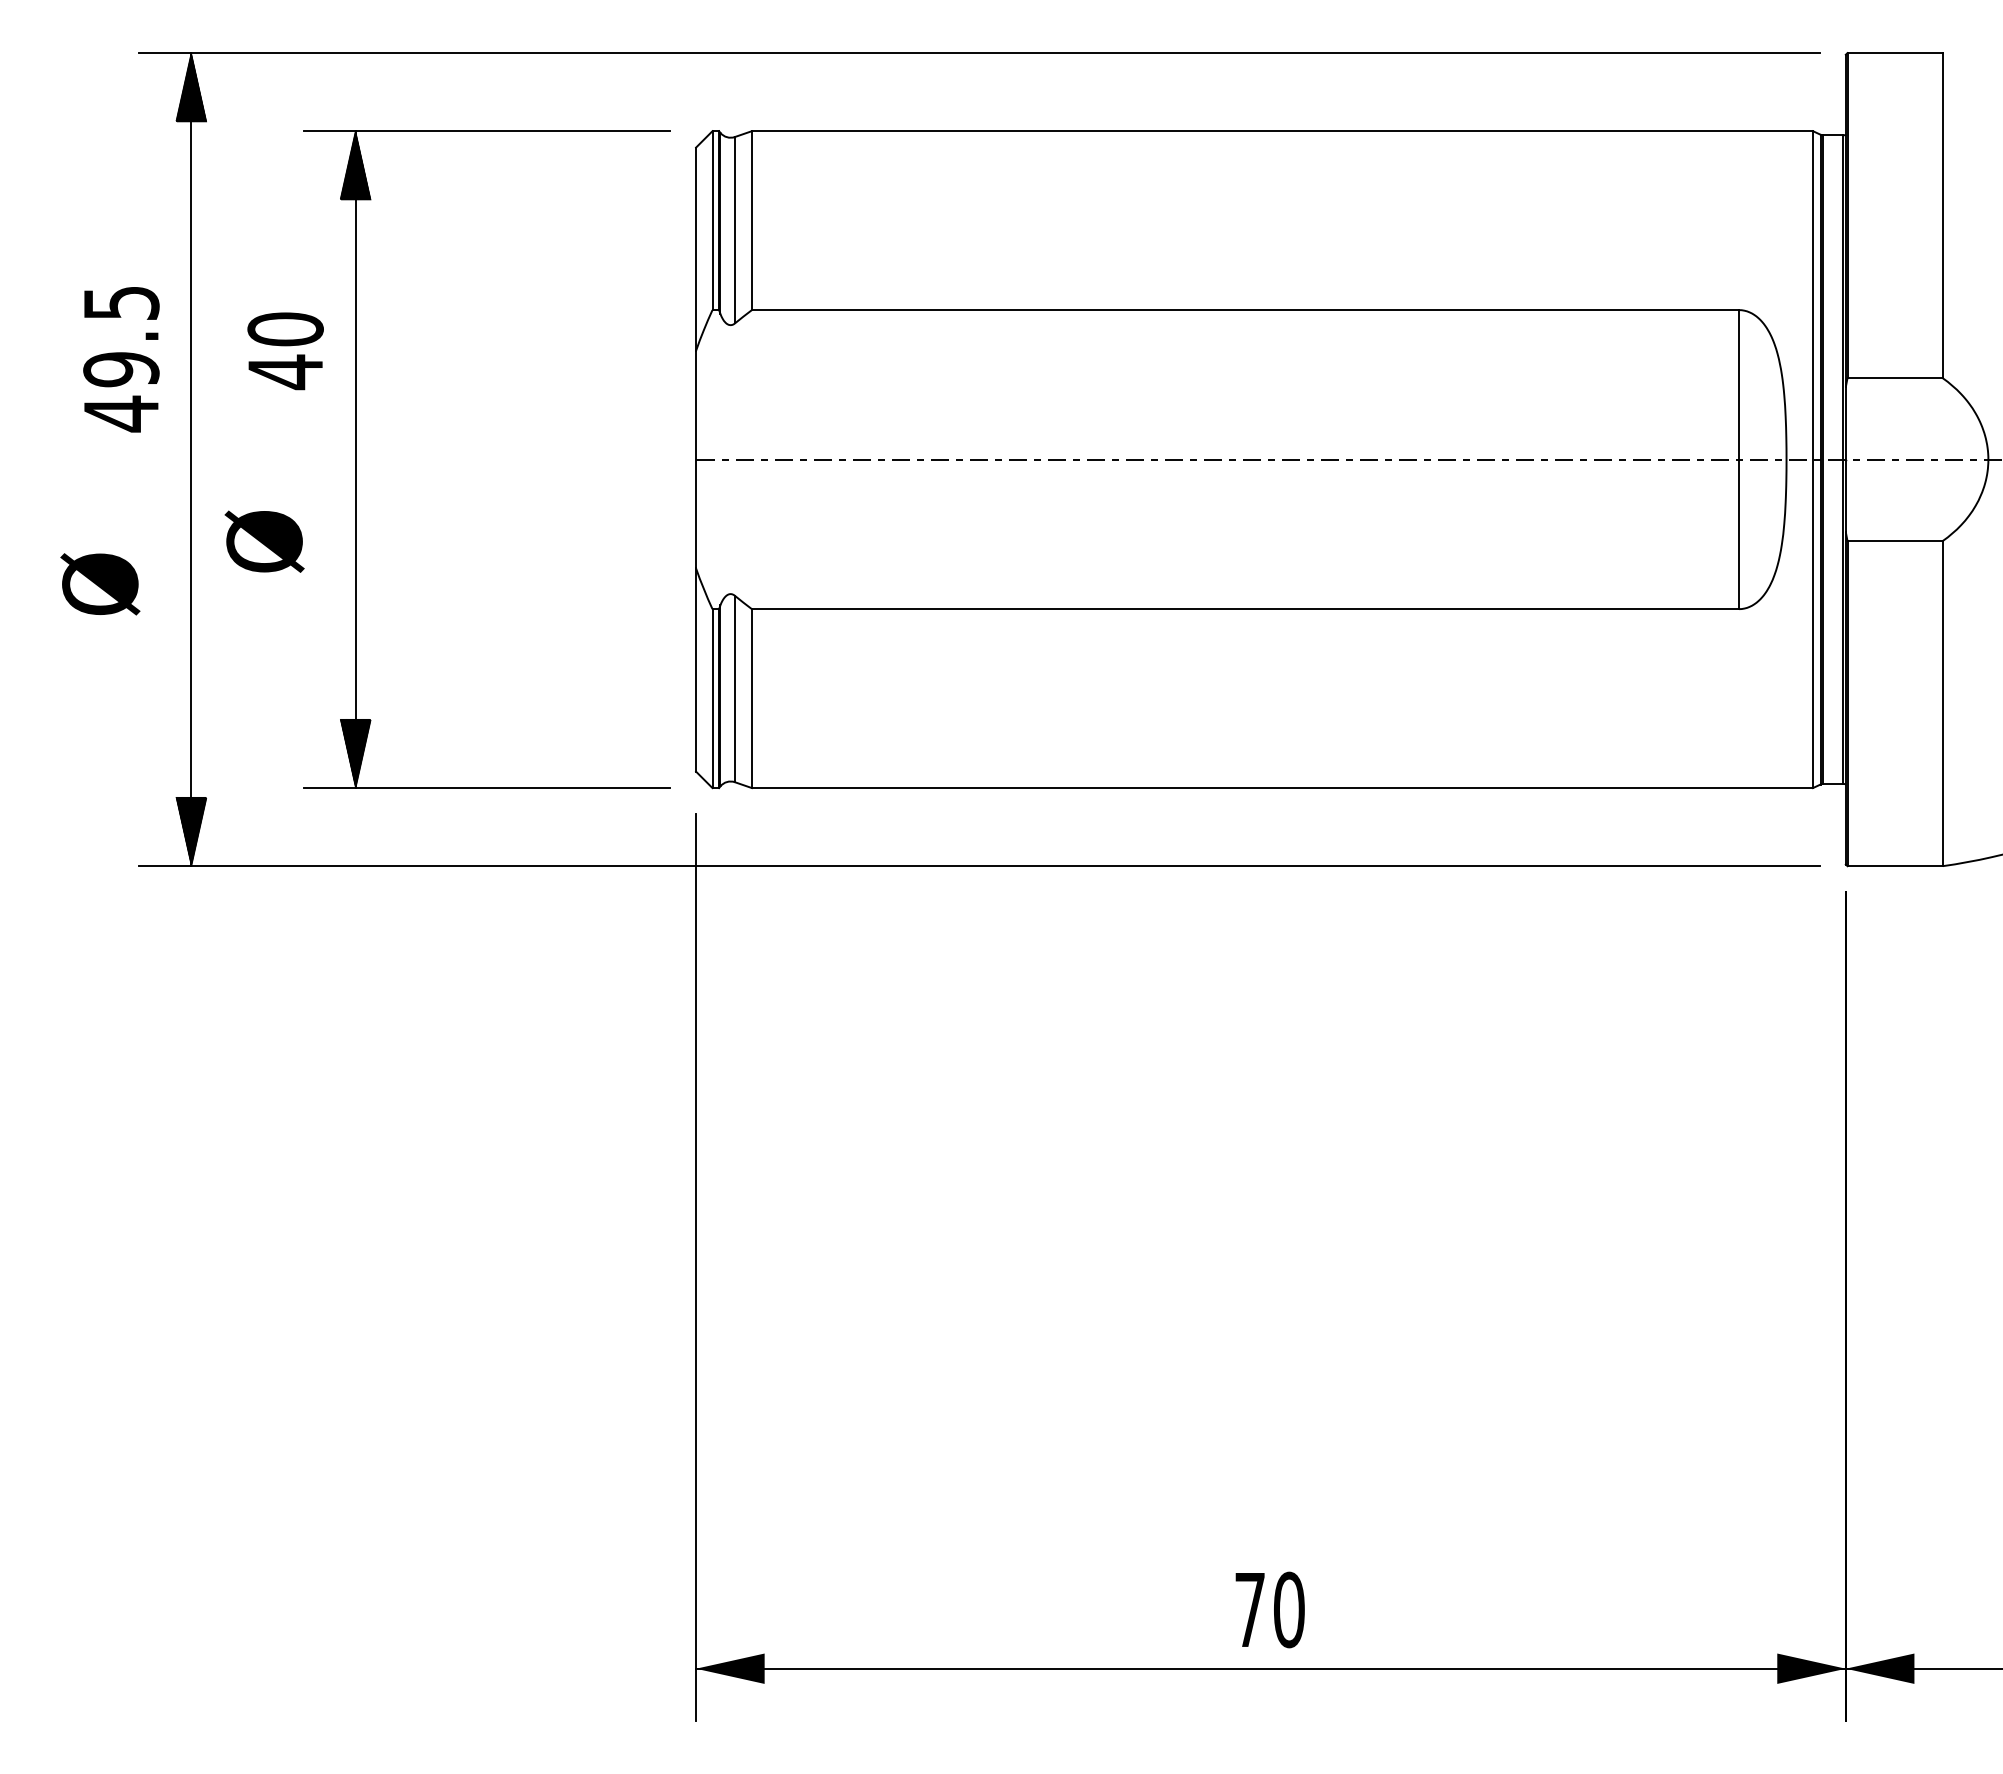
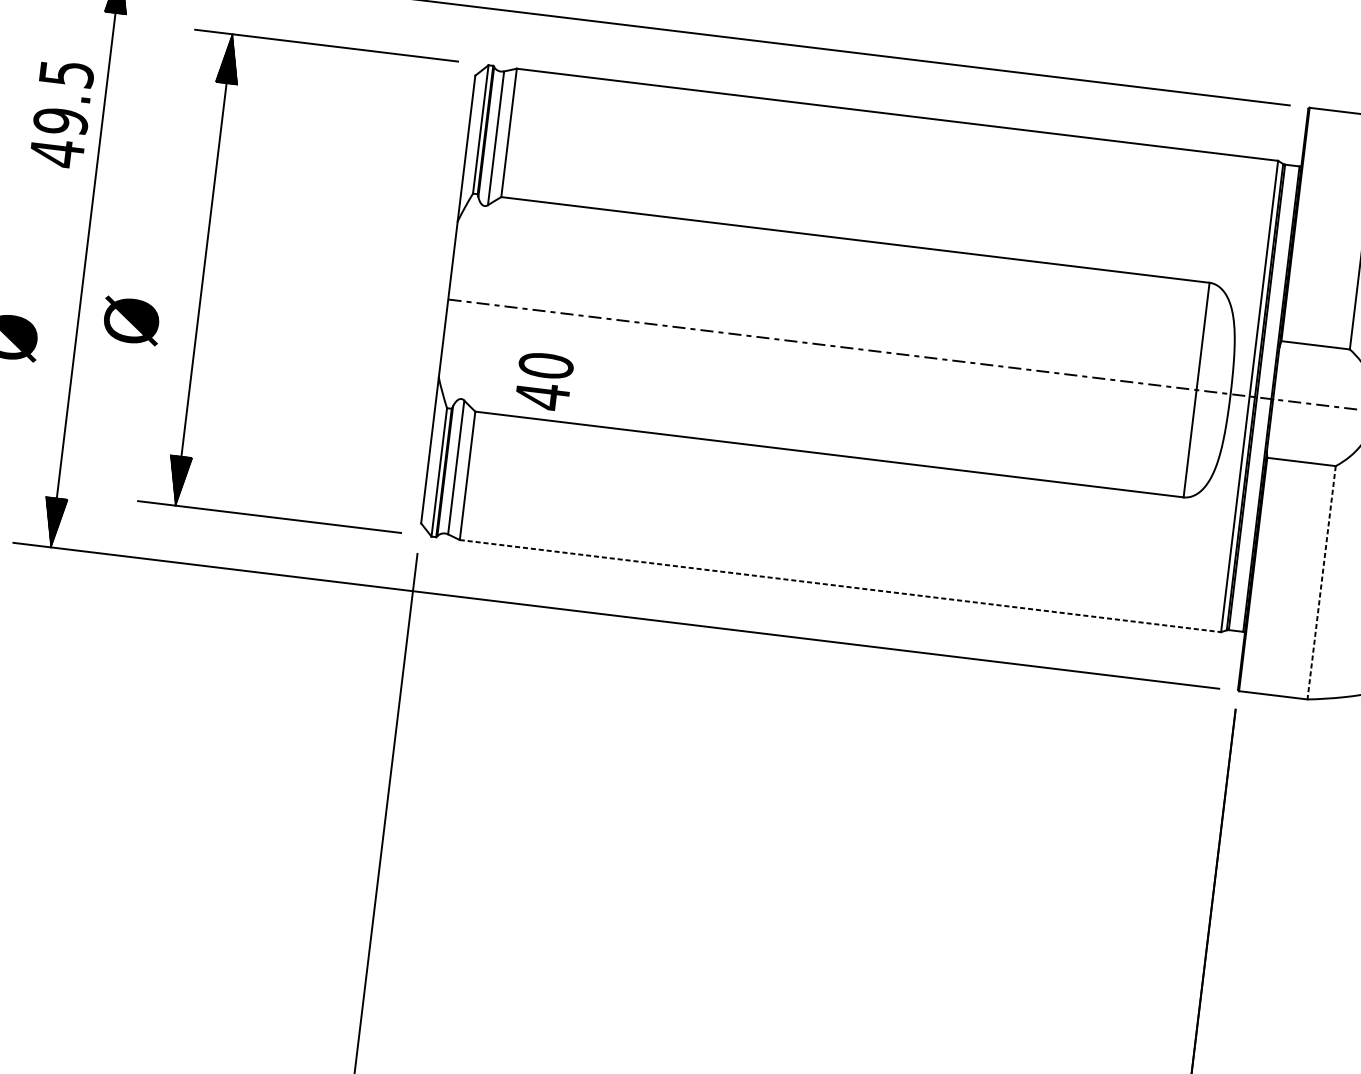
text: (285, 351) -> (544, 381), moved
text: (121, 359) -> (61, 114), moved
line: (1942, 703) -> (1321, 582), solid -> dashed
line: (1282, 788) -> (840, 586), solid -> dashed

